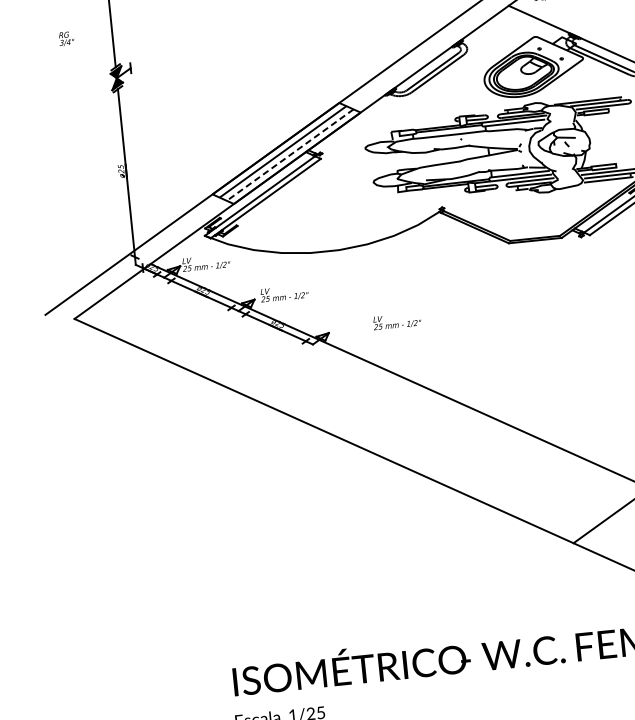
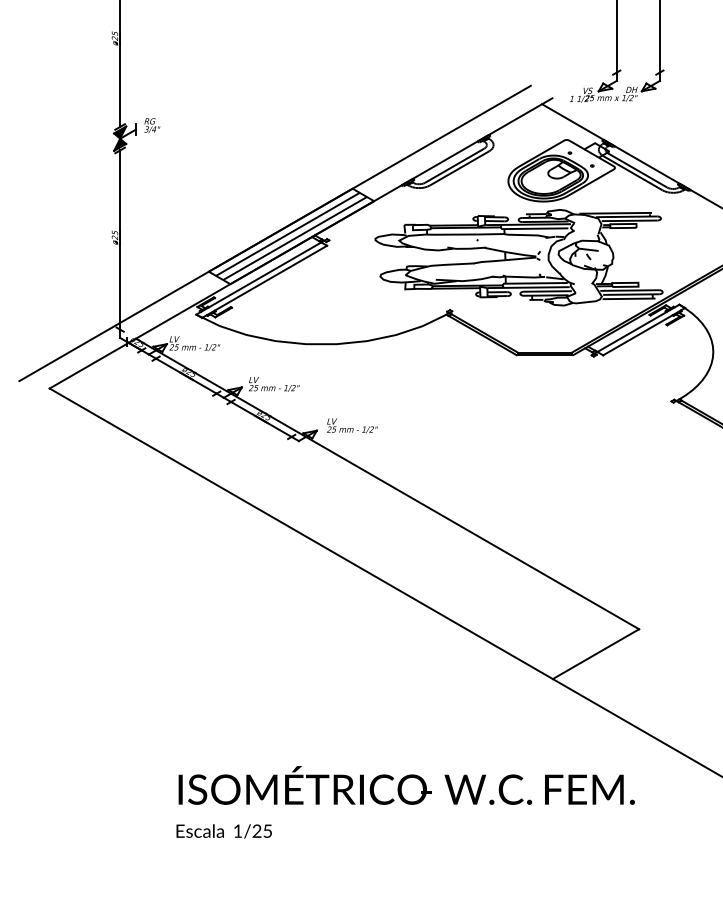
text: (66, 38) -> (152, 125), moved
line: (289, 155) -> (294, 238), dashed -> solid
text: (397, 321) -> (352, 425), moved

